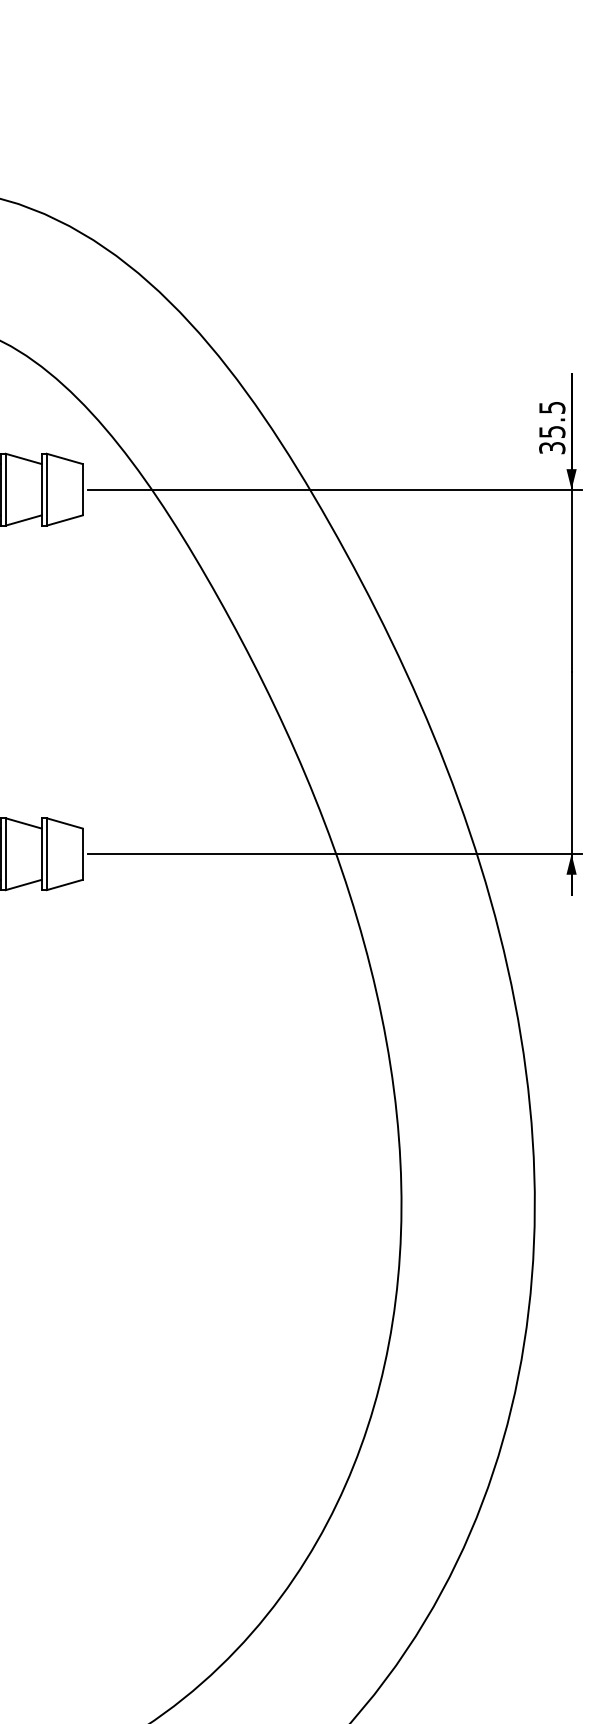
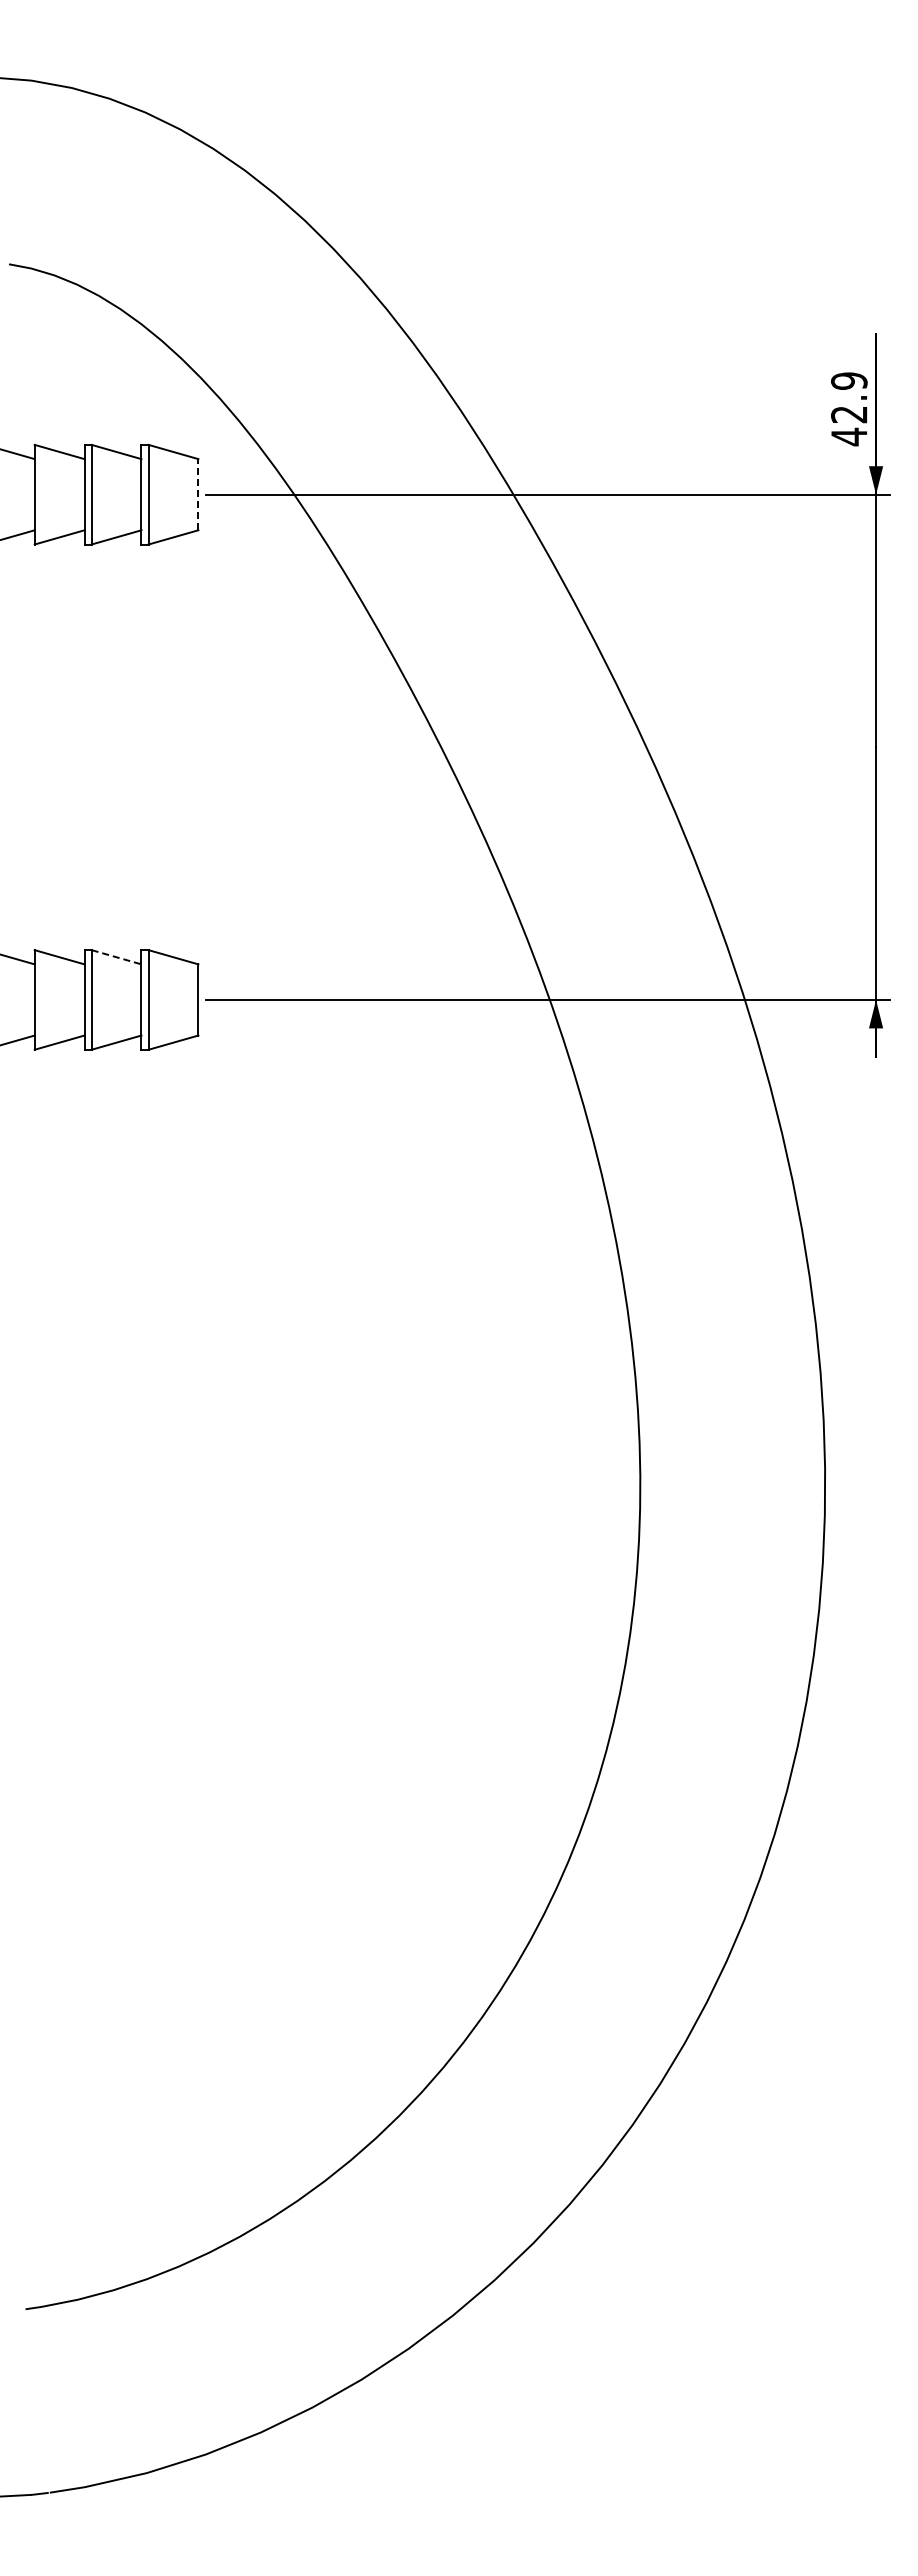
text: (552, 428) -> (849, 409), 35.5 -> 42.9
line: (82, 489) -> (198, 494), solid -> dashed
line: (23, 823) -> (116, 957), solid -> dashed

